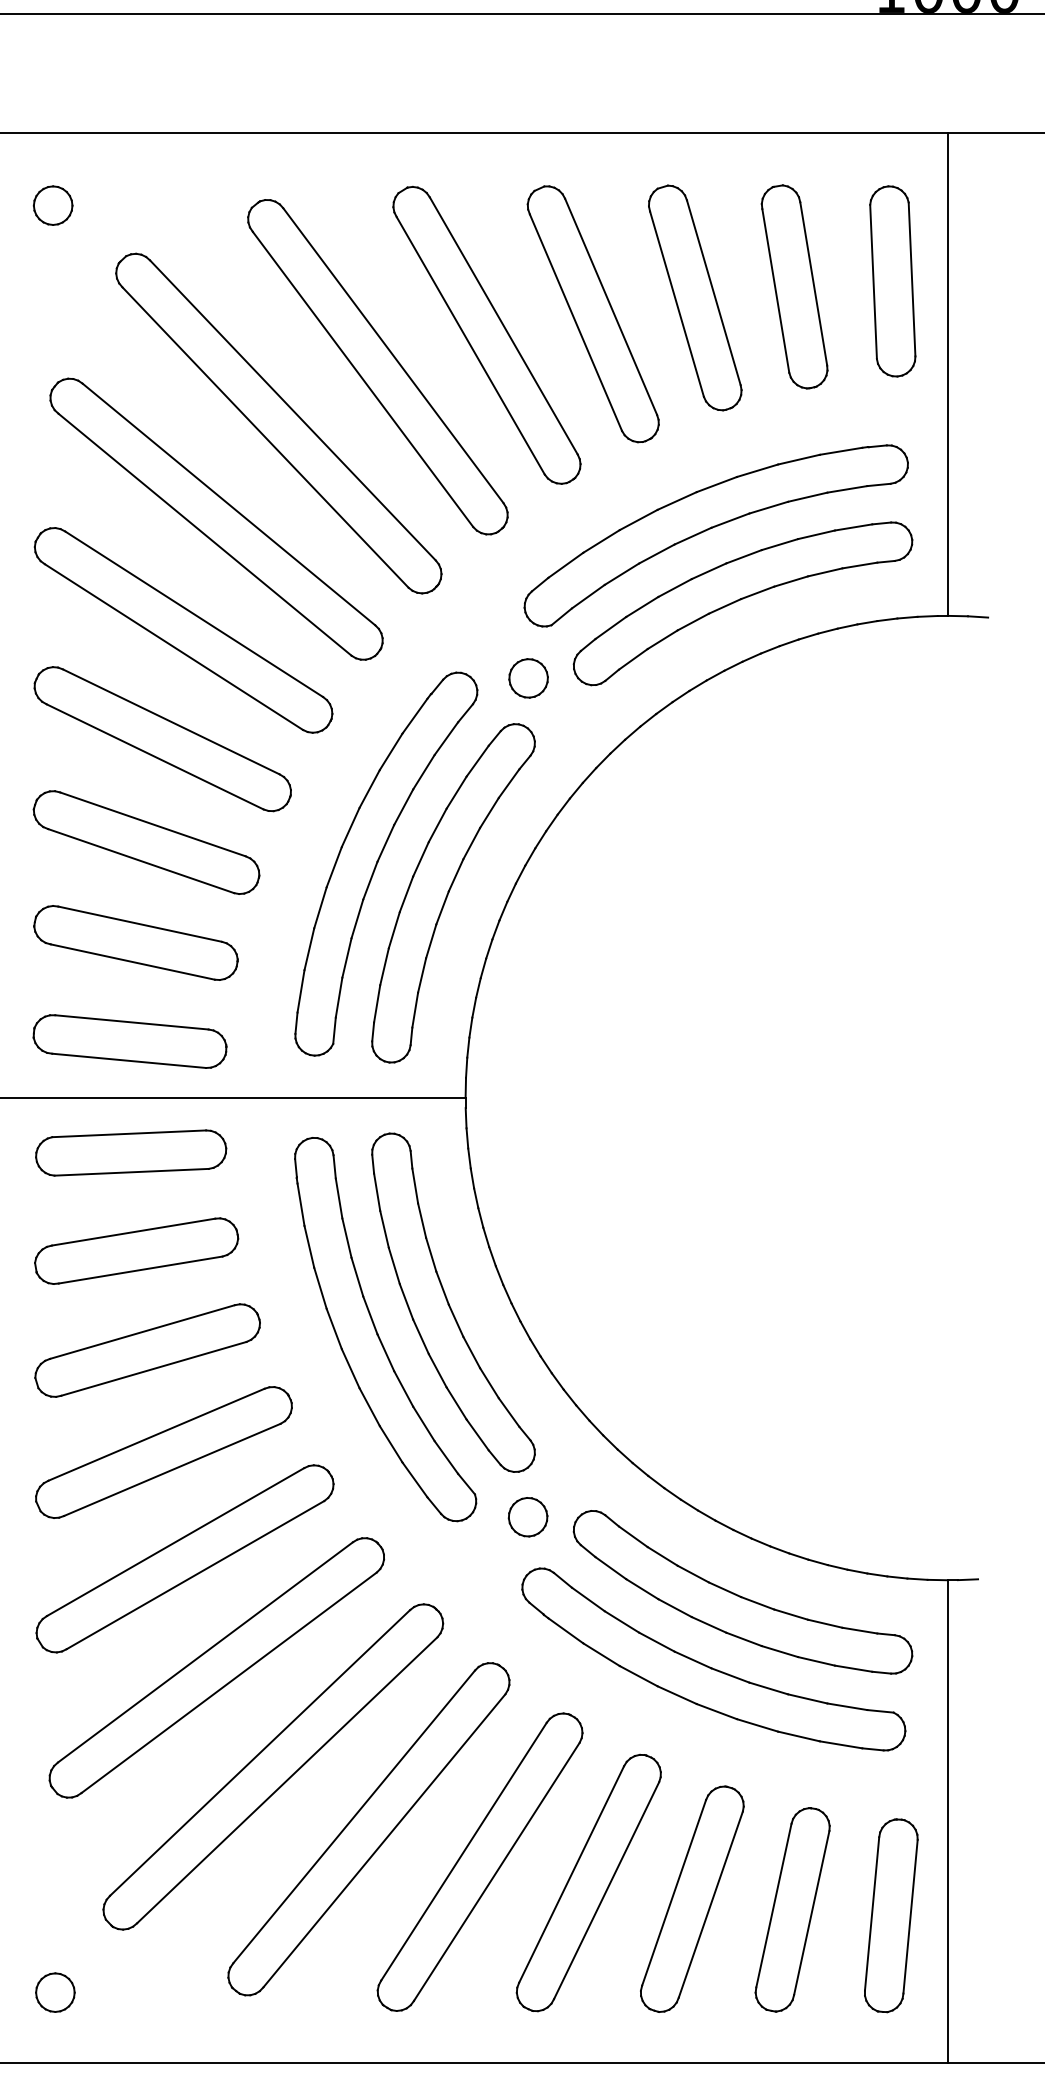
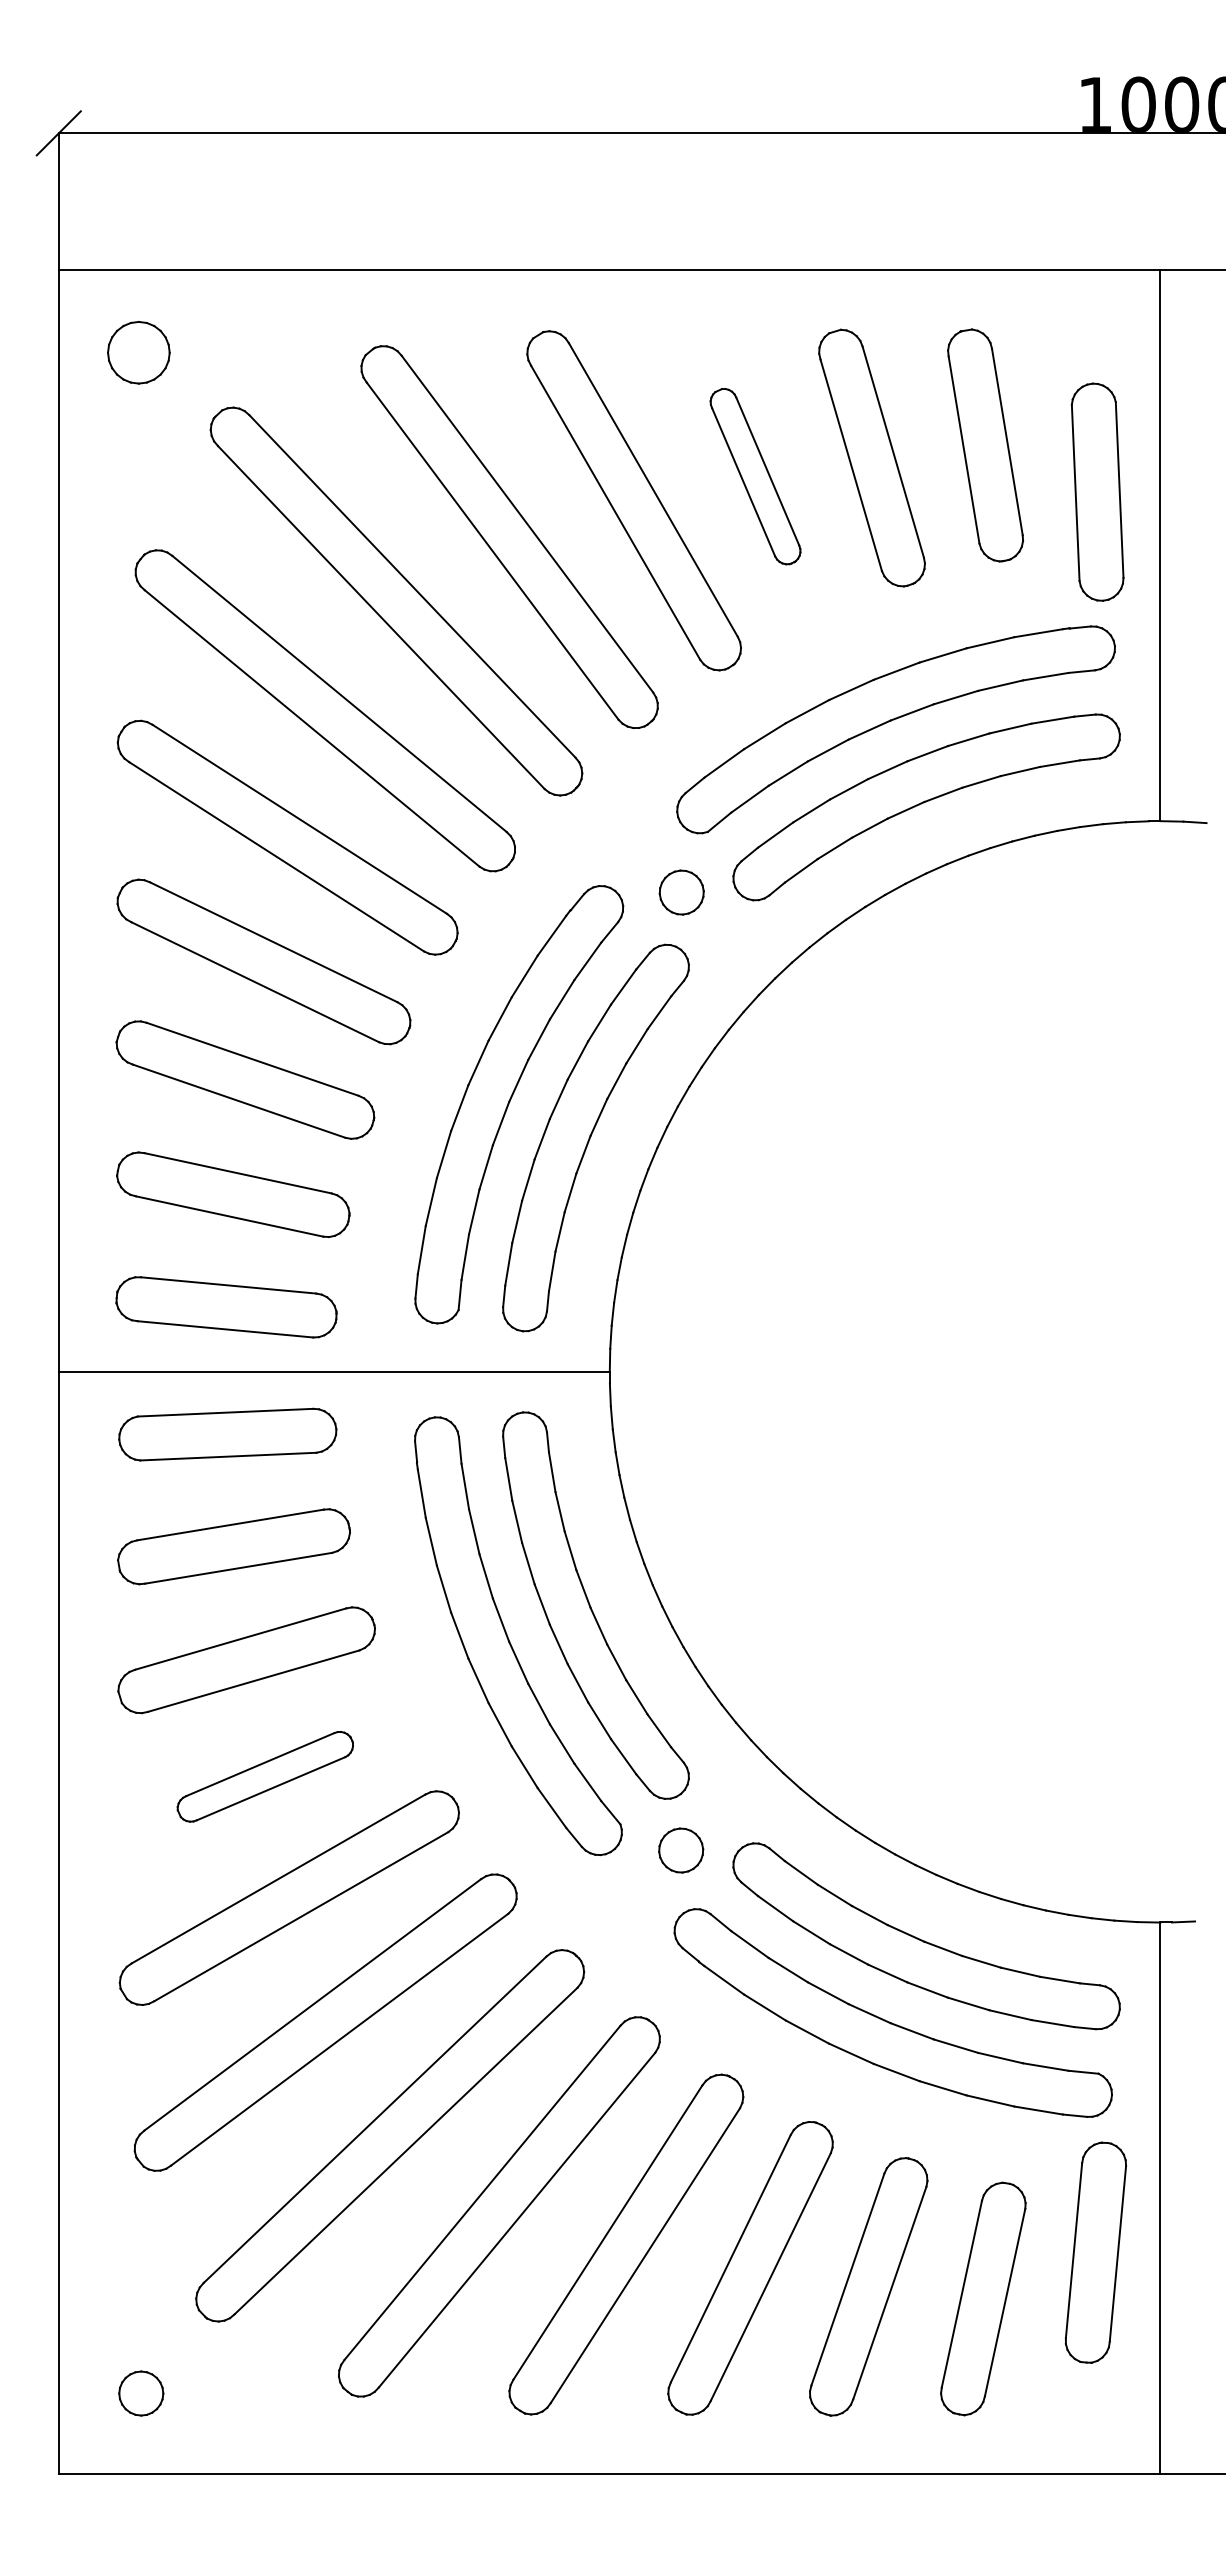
part: (52, 205) -> (138, 352), size x1.4
part: (892, 280) -> (1097, 491), moved
part: (593, 314) -> (755, 476), size x0.6
part: (164, 1452) -> (265, 1776), size x0.6
part: (890, 1915) -> (1095, 2252), moved

